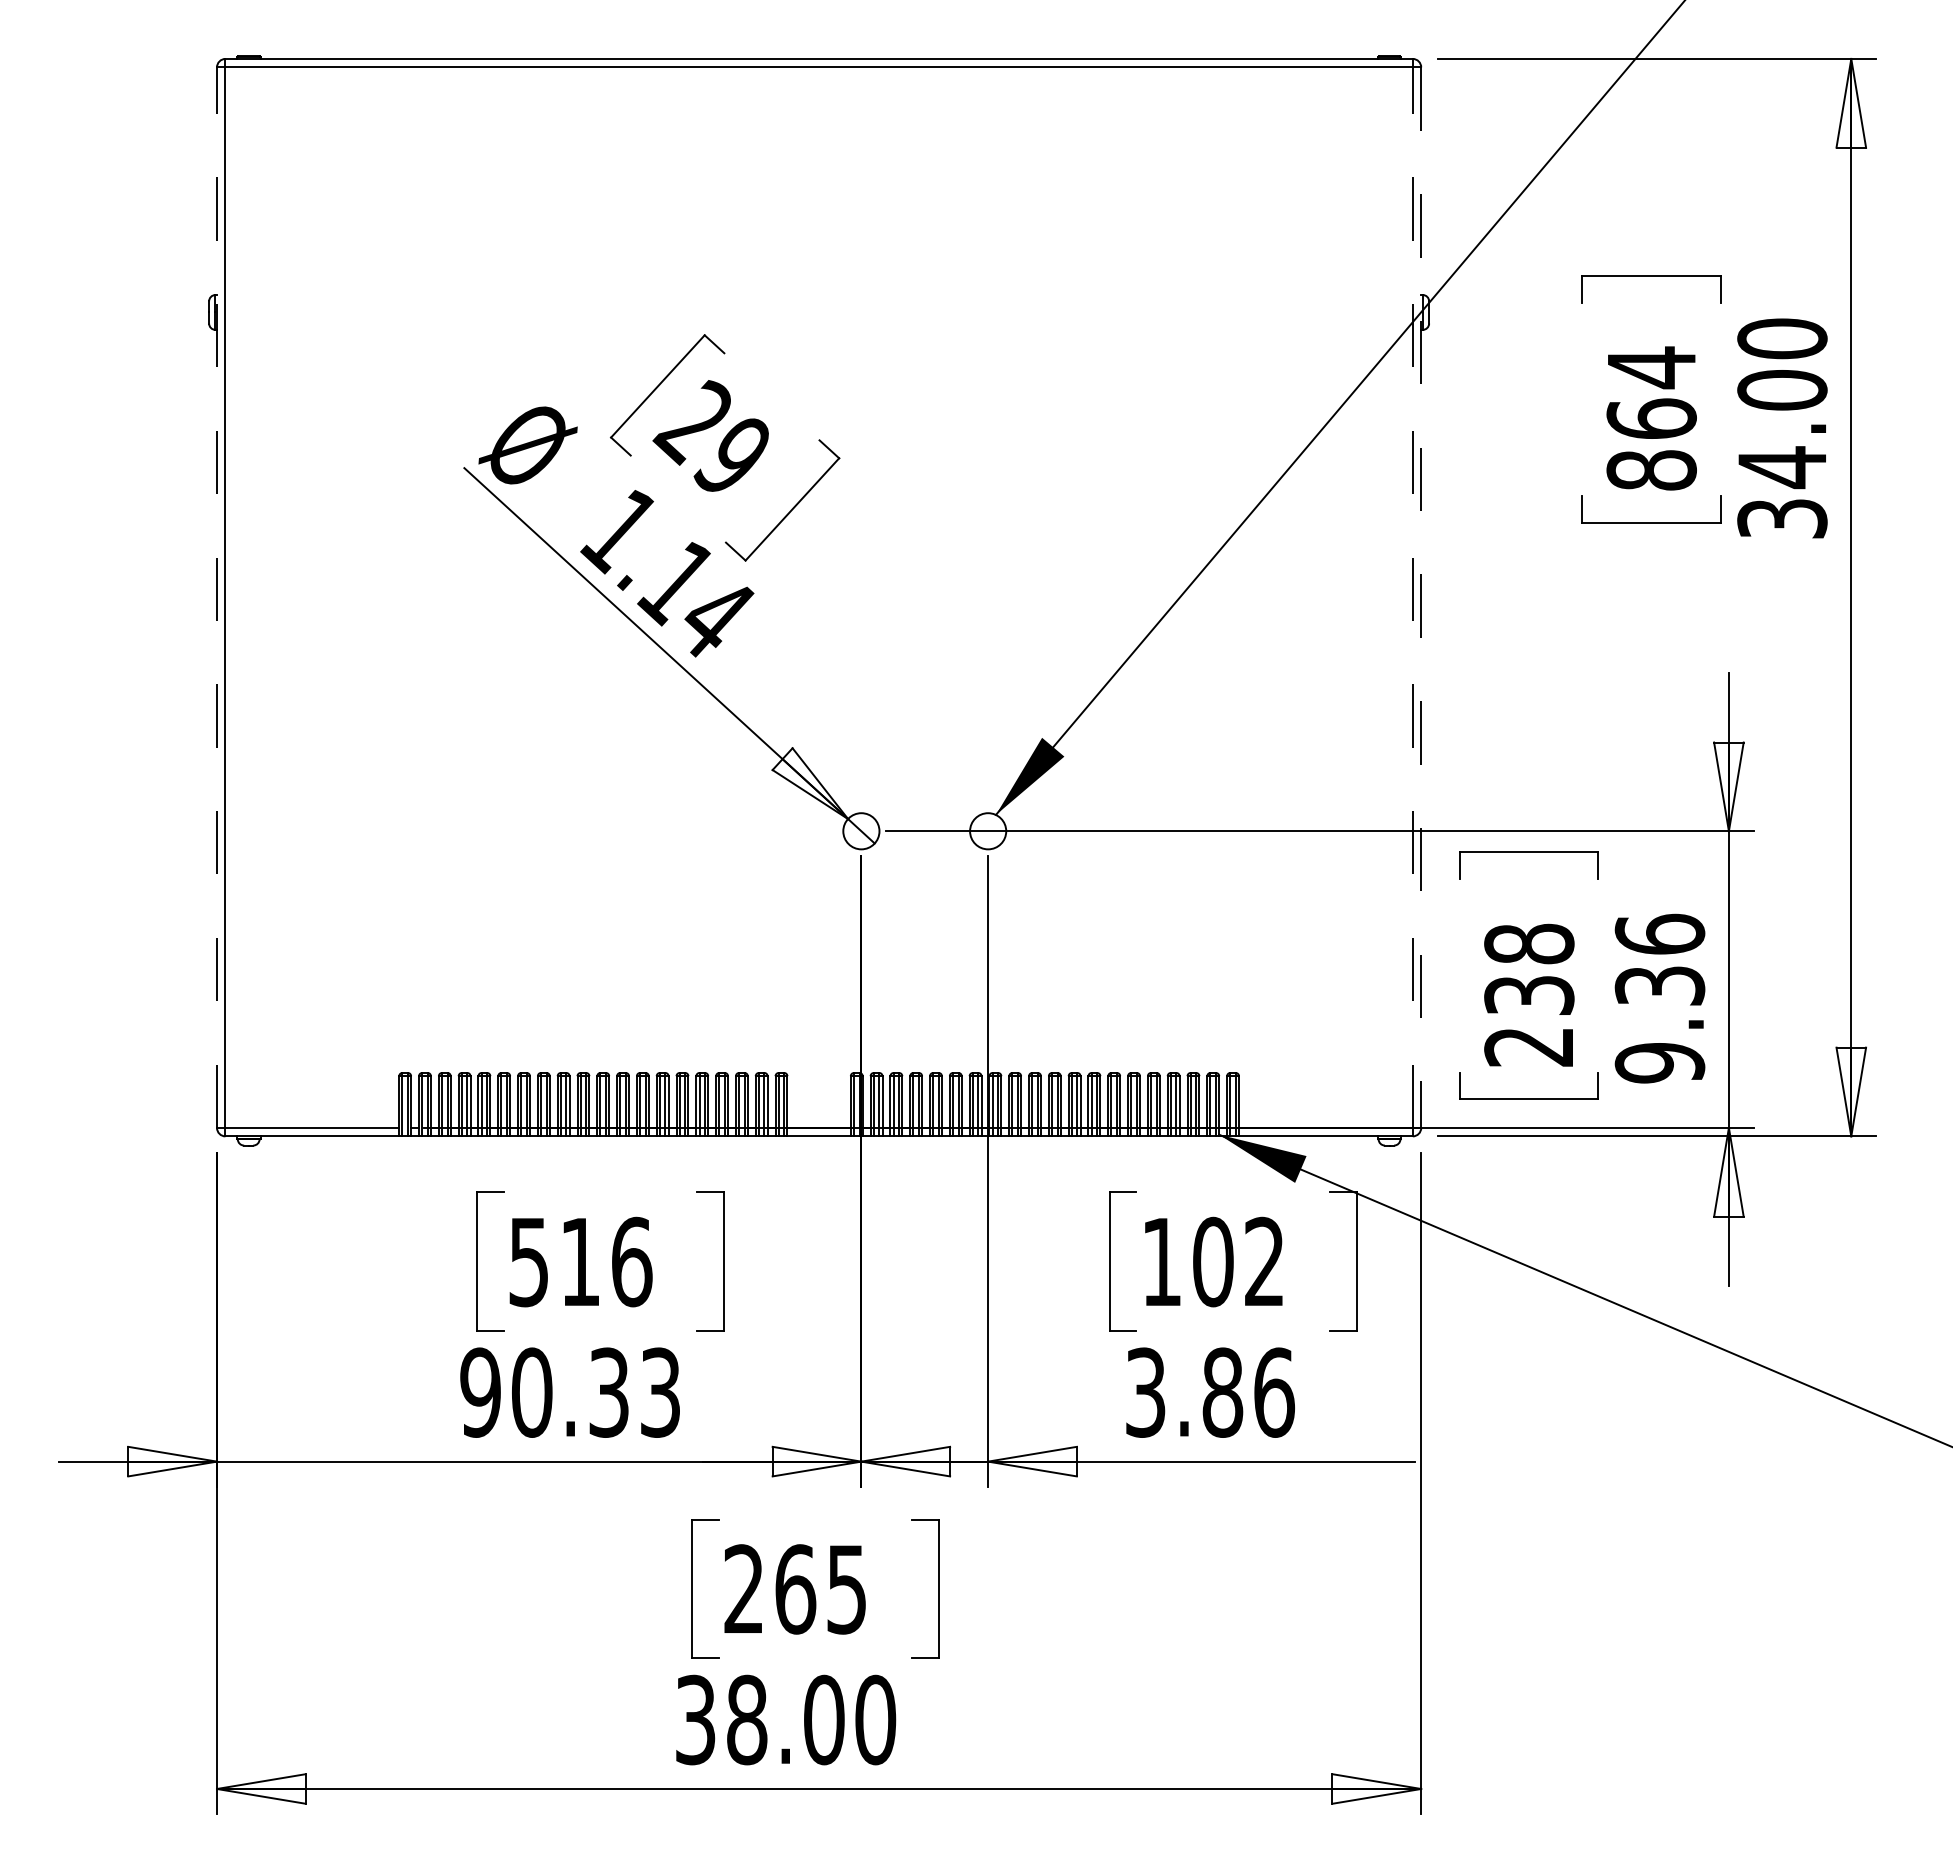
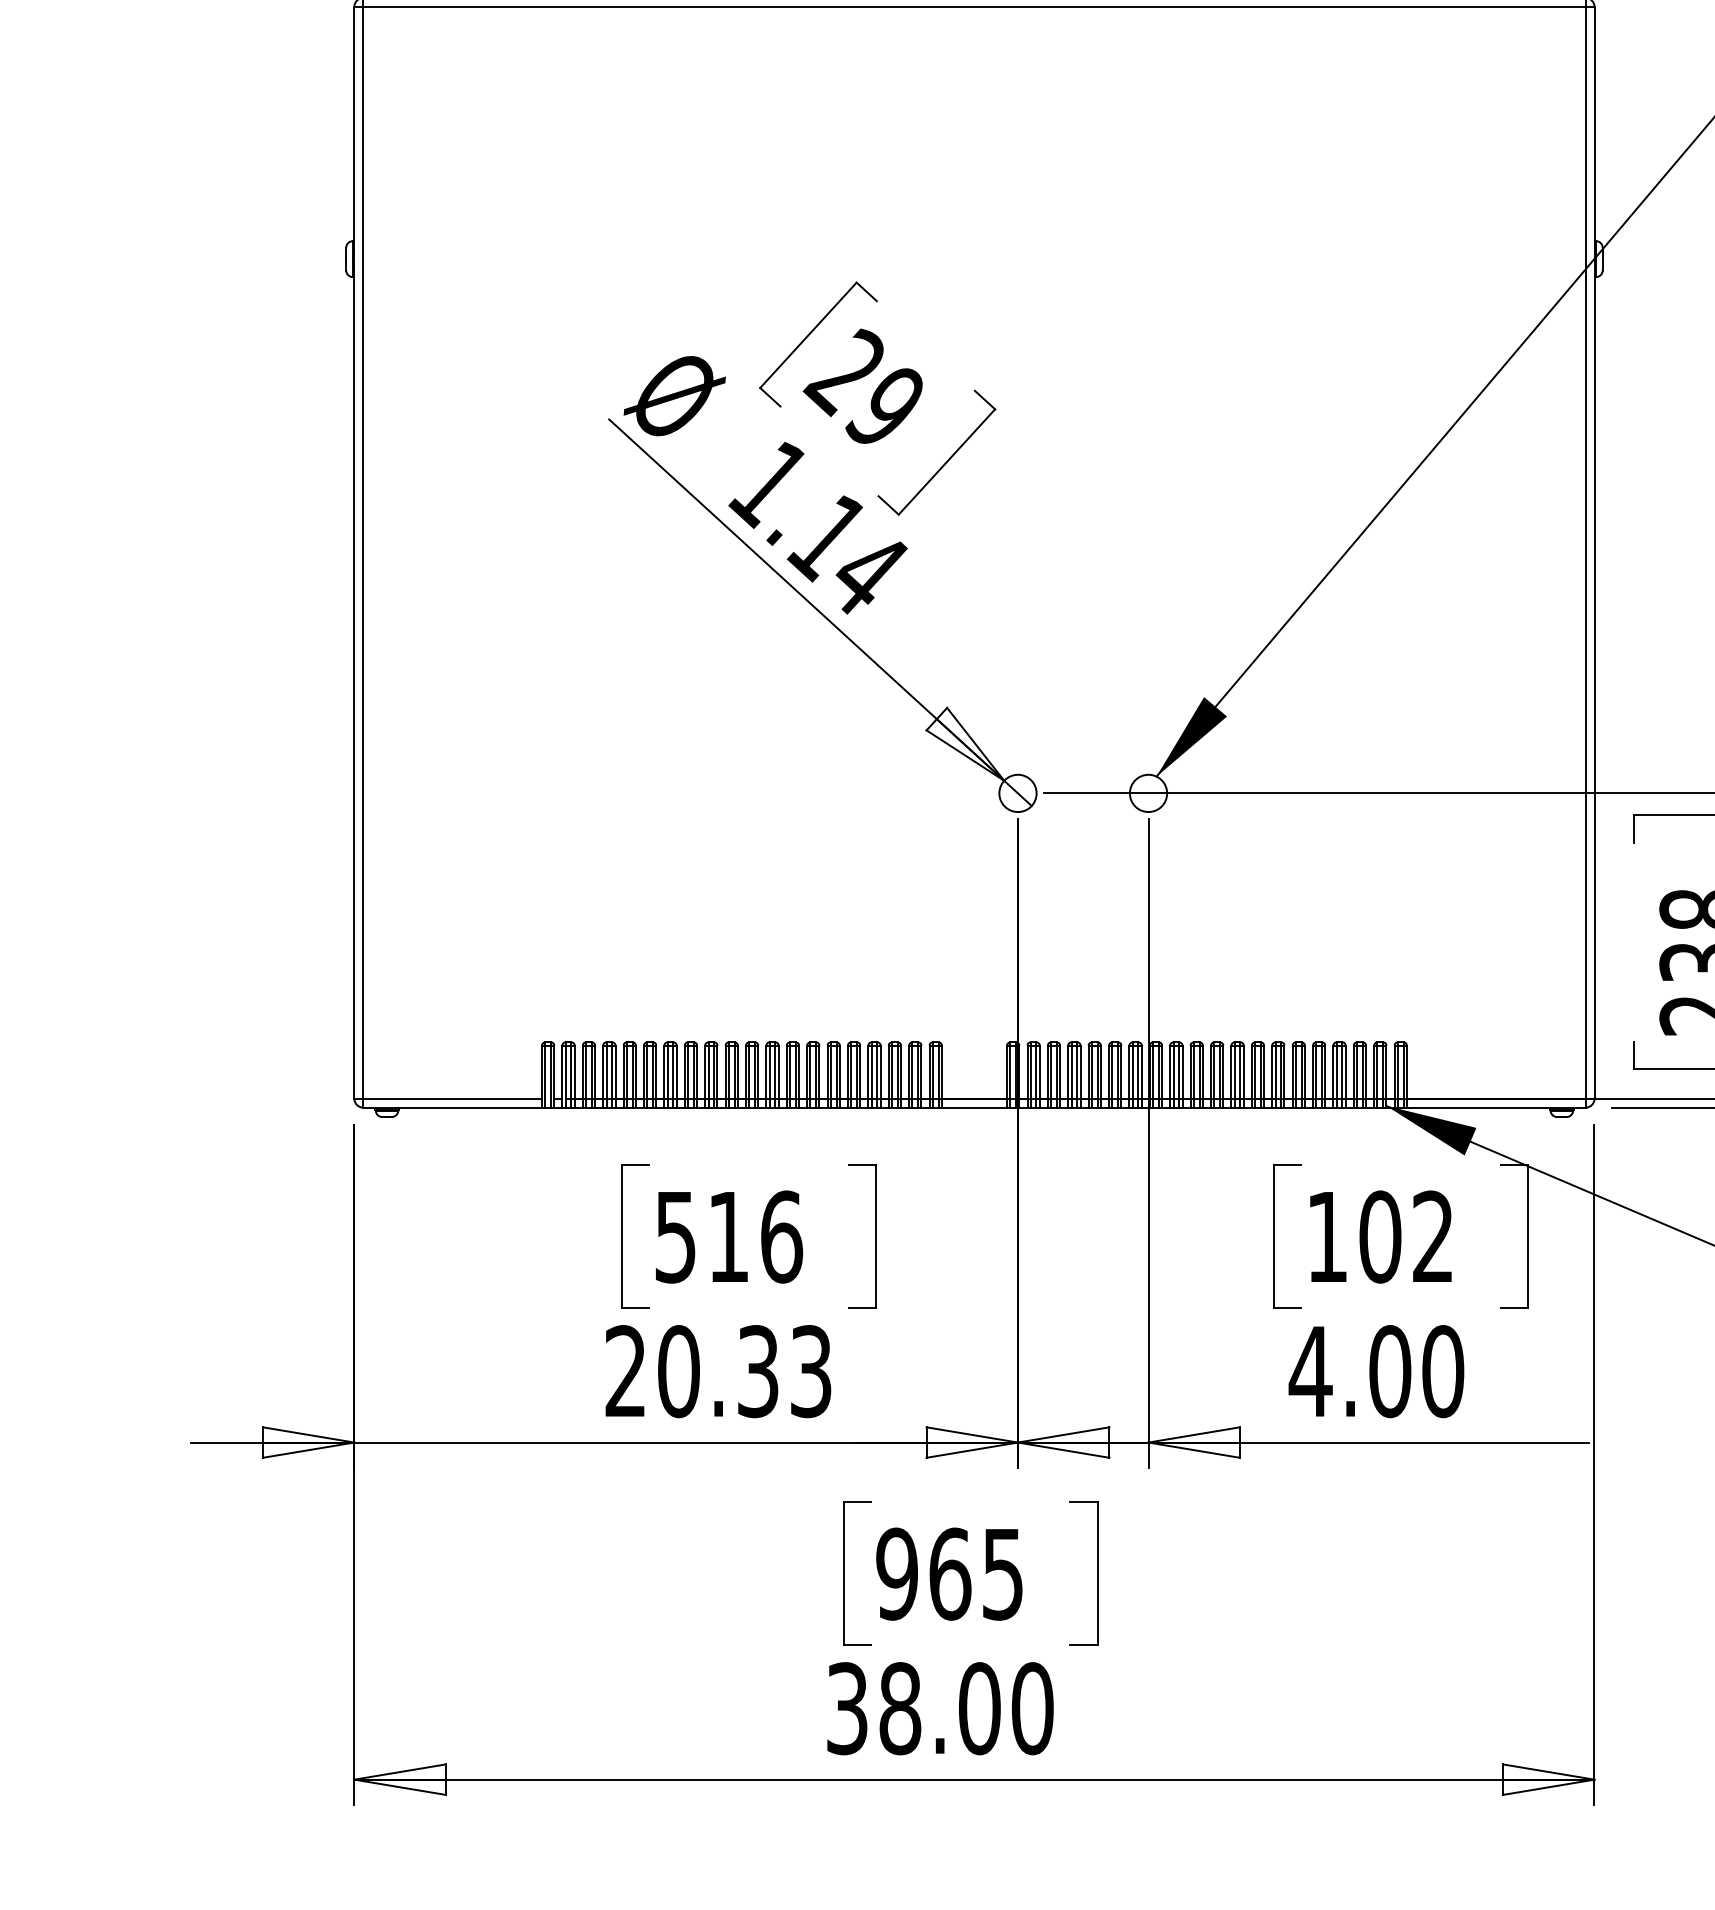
line: (217, 597) -> (354, 552), dashed -> solid
line: (1412, 597) -> (1585, 552), dashed -> solid
line: (1421, 598) -> (1594, 553), dashed -> solid
text: (480, 1392) -> (625, 1371), 90.33 -> 20.33
text: (1209, 1392) -> (1376, 1371), 3.86 -> 4.00
text: (743, 1589) -> (896, 1574), 265 -> 965

